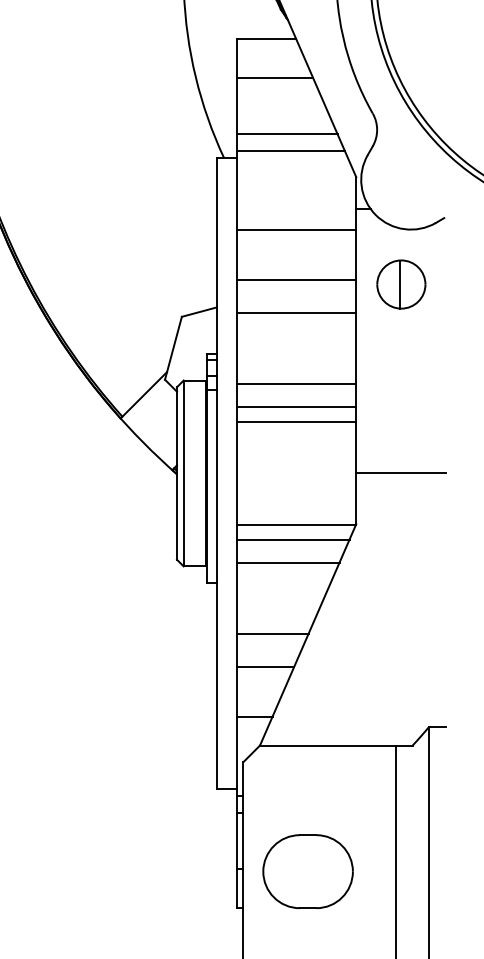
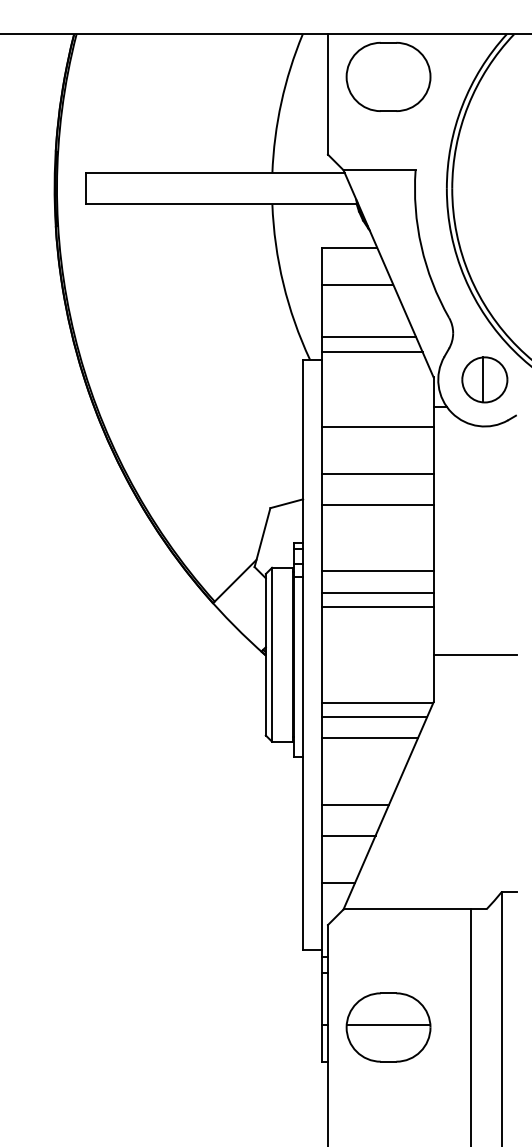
part: (400, 284) -> (484, 379), moved
line: (308, 868) -> (388, 1024), added

